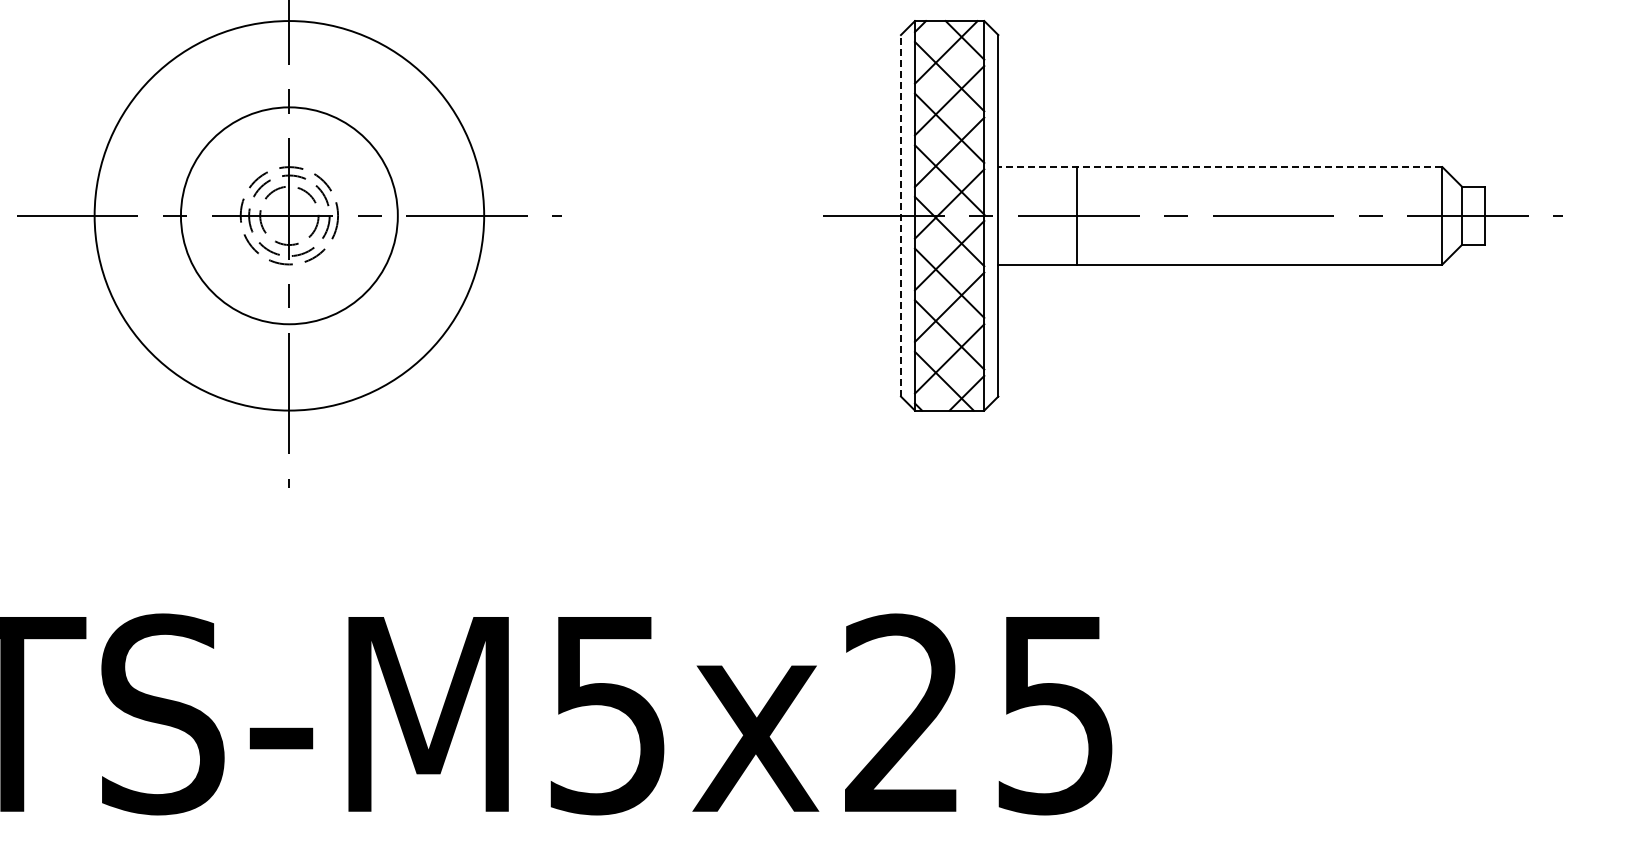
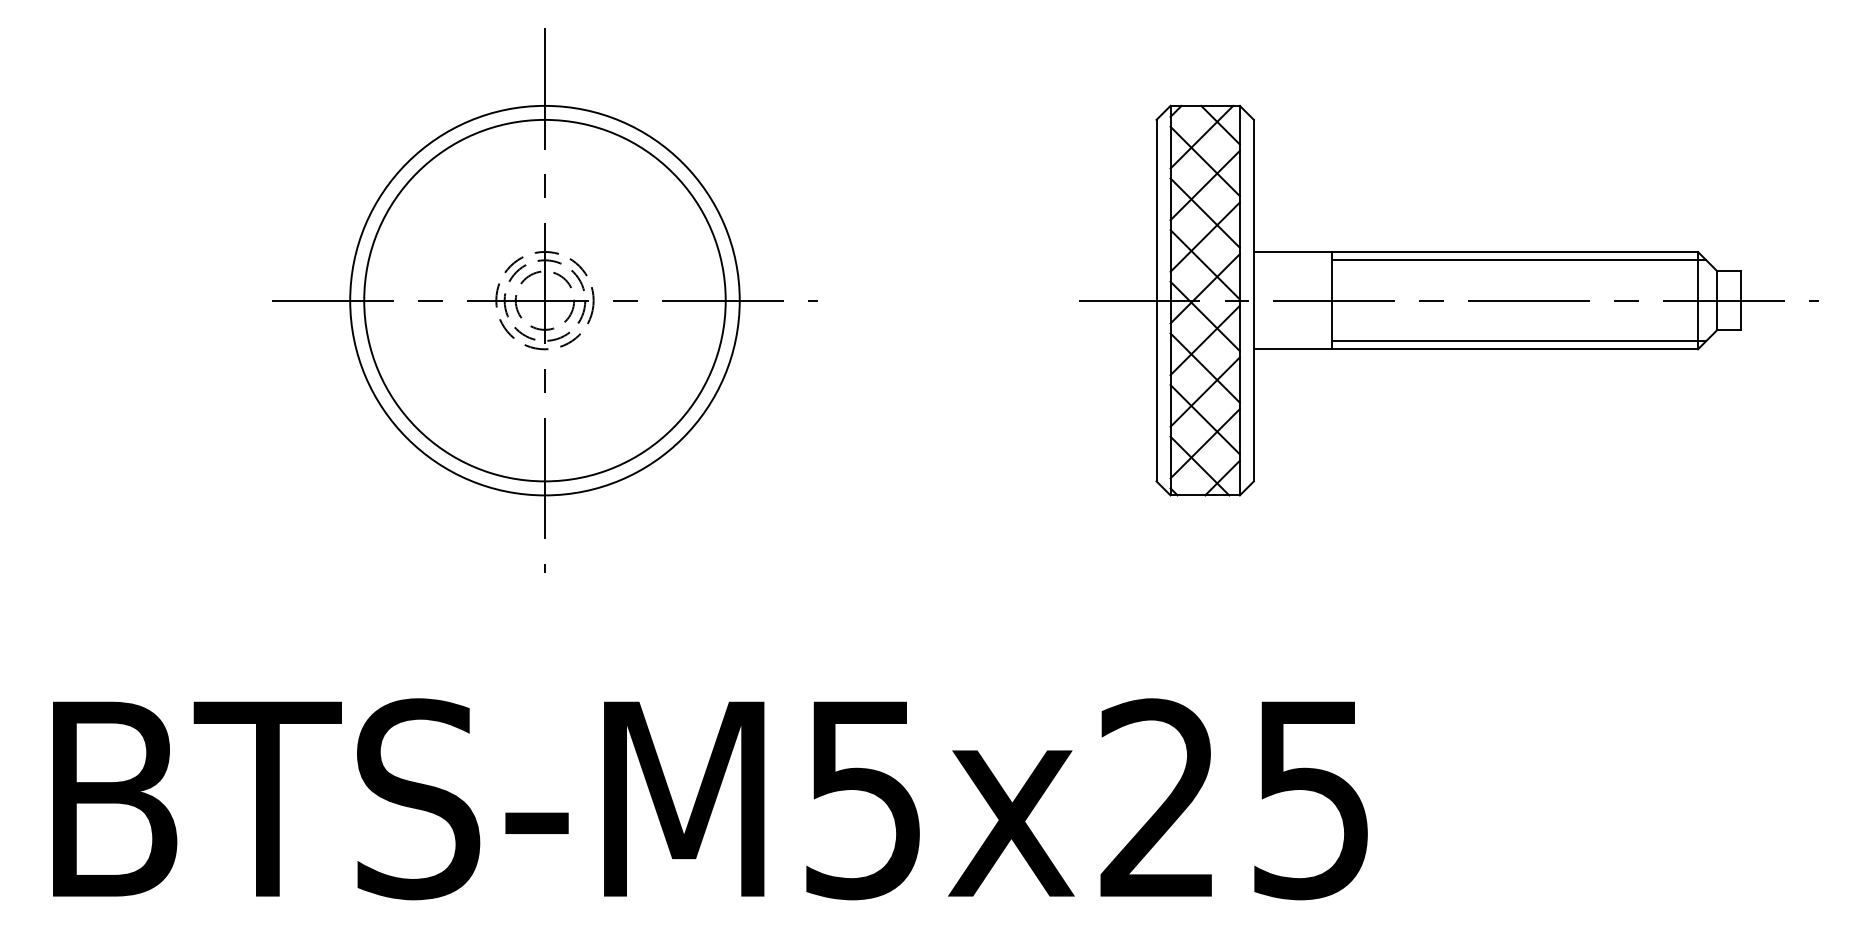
line: (1219, 166) -> (1475, 251), dashed -> solid
line: (1263, 175) -> (1519, 260), added
circle: (288, 215) -> (544, 300), size x1.67
line: (900, 215) -> (1156, 300), dashed -> solid
line: (1263, 255) -> (1519, 340), added

